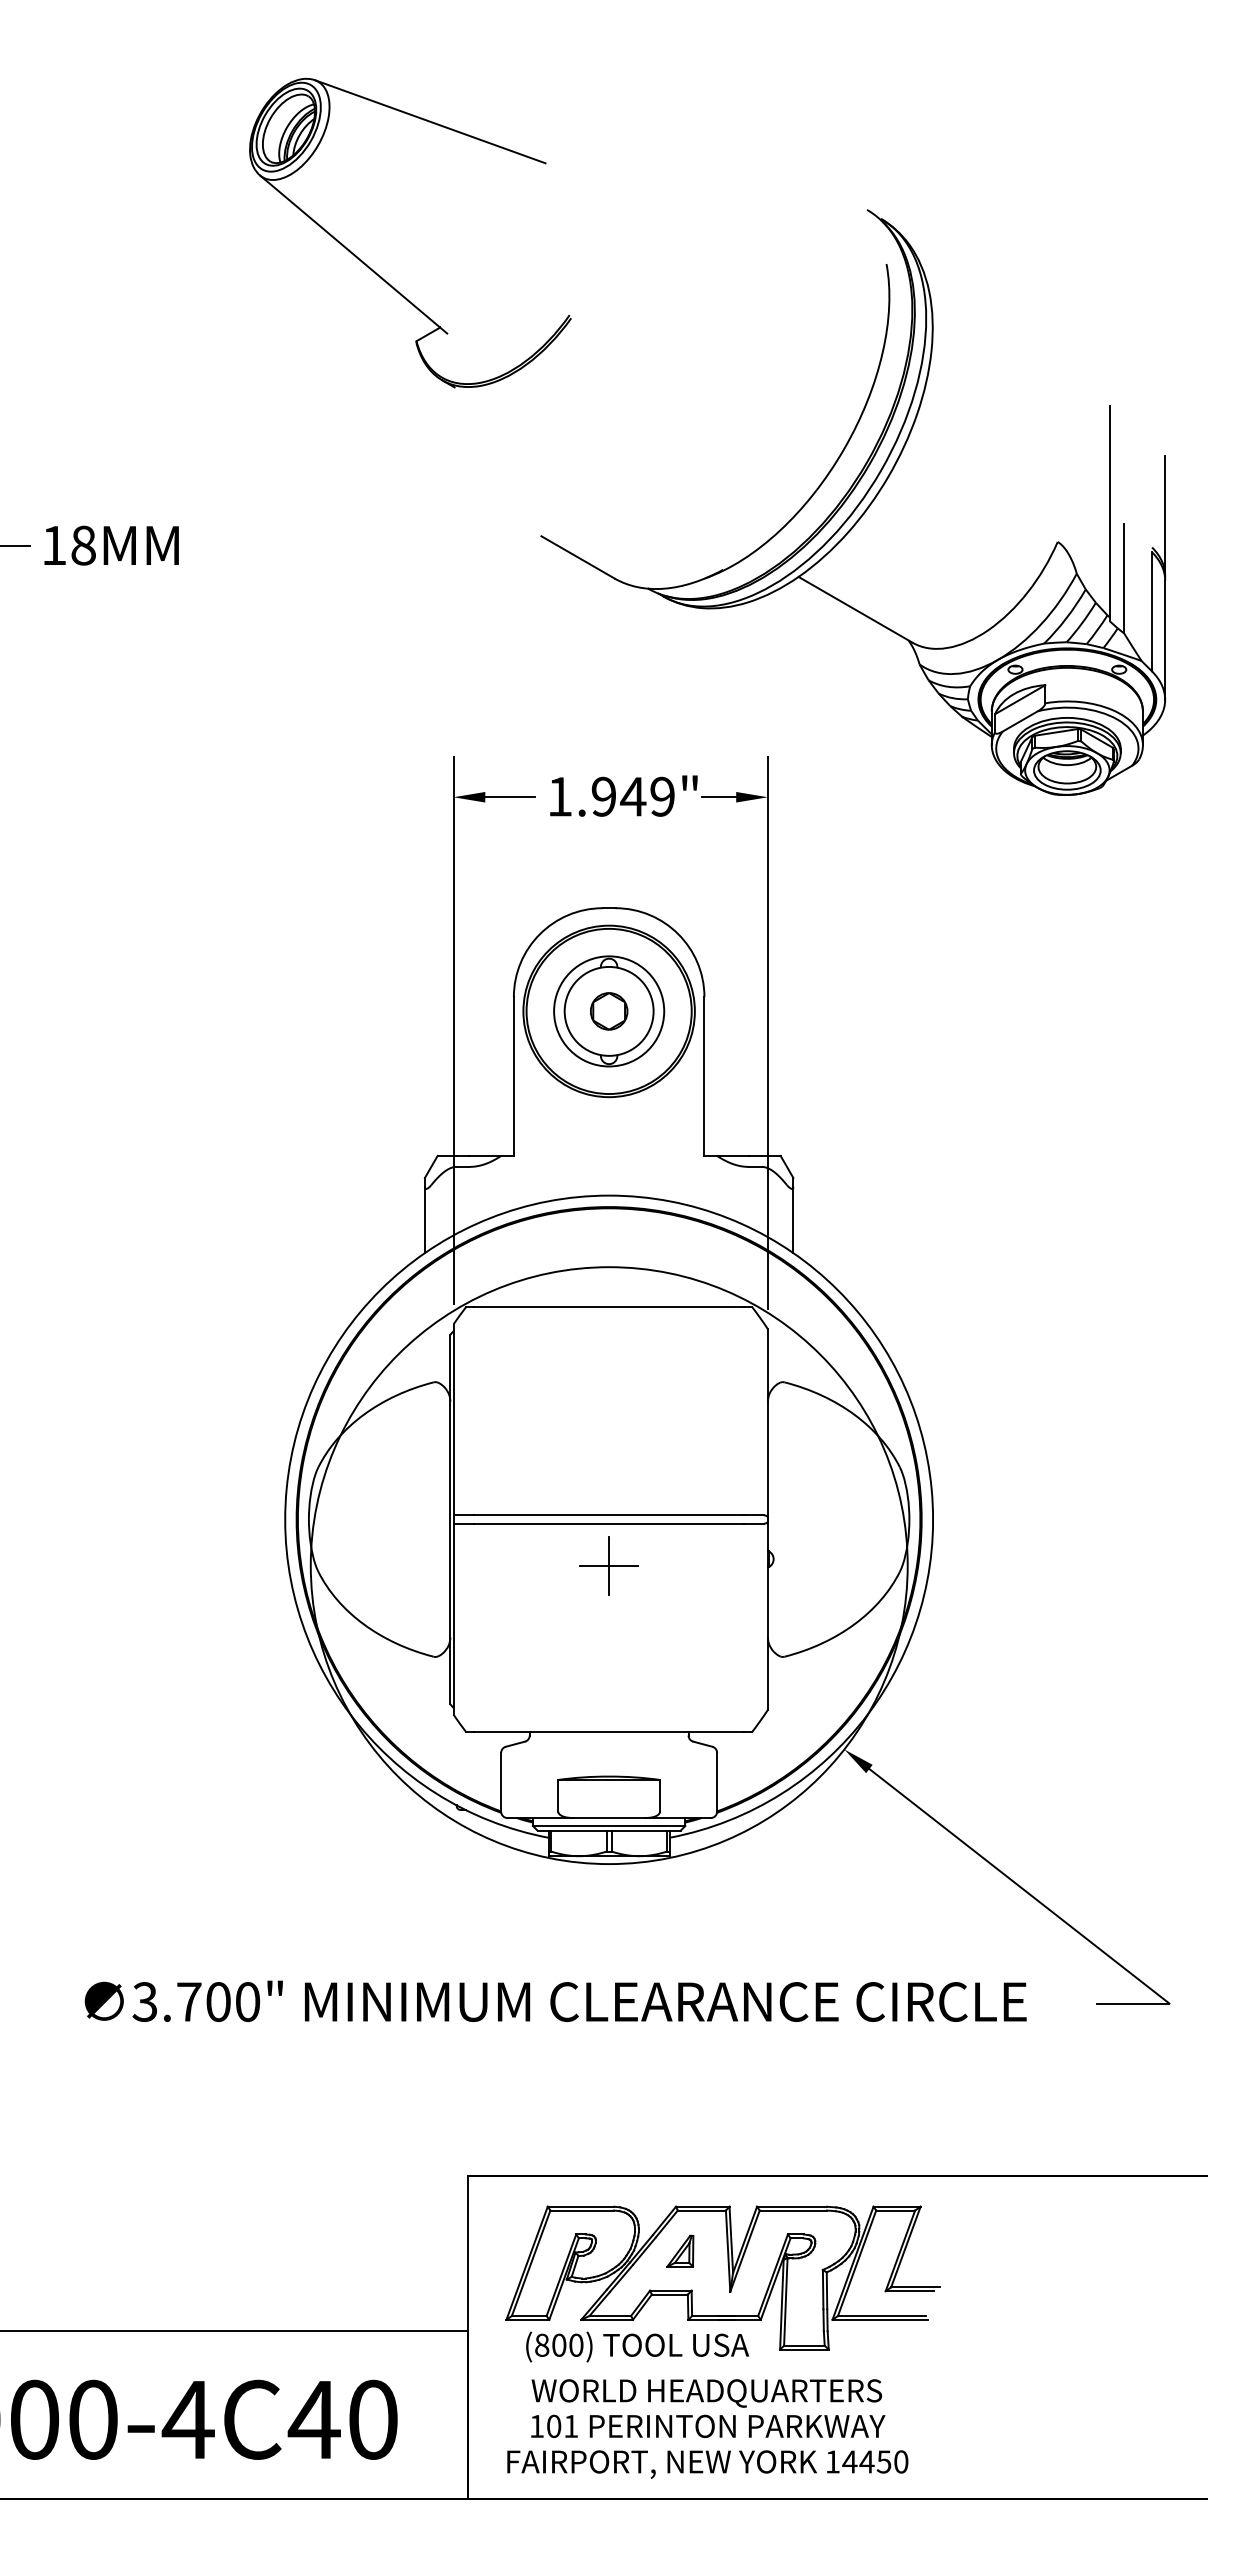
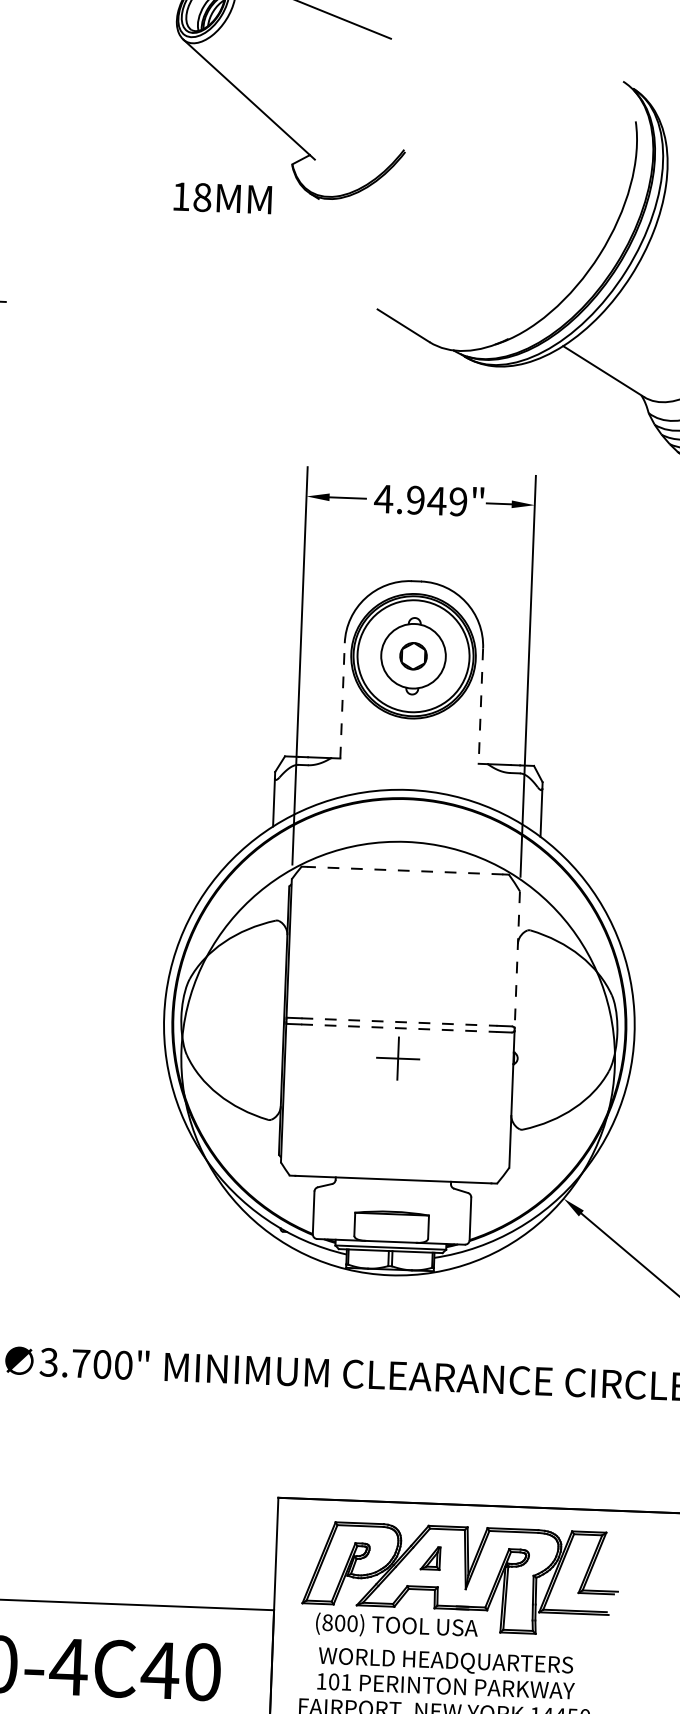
text: (111, 545) -> (222, 198), moved
text: (559, 796) -> (383, 498), 1.949" -> 4.949"
circle: (609, 1011) -> (413, 656), size x1.4
line: (513, 1076) -> (342, 700), solid -> dashed
line: (704, 1077) -> (480, 706), solid -> dashed
line: (609, 1306) -> (405, 870), solid -> dashed
line: (767, 1423) -> (517, 959), solid -> dashed
line: (609, 1515) -> (399, 1022), solid -> dashed
line: (609, 1523) -> (399, 1028), solid -> dashed

